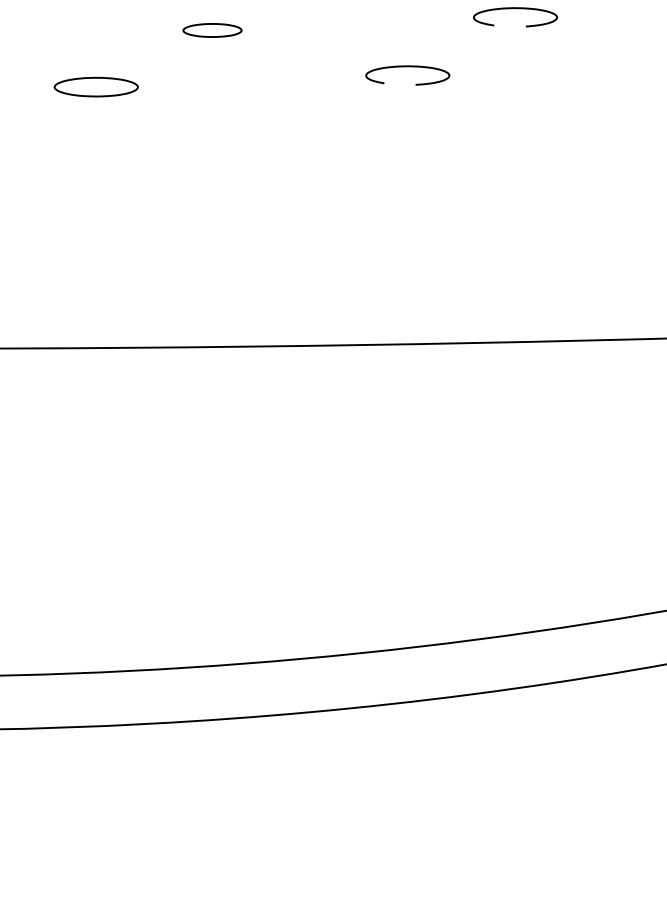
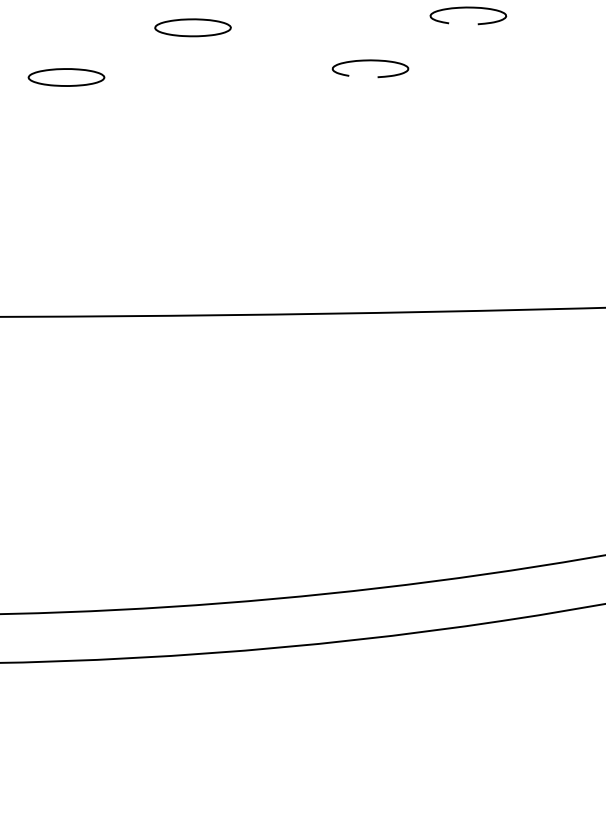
part: (212, 30) -> (193, 27), size x1.43
part: (95, 86) -> (65, 76), moved

